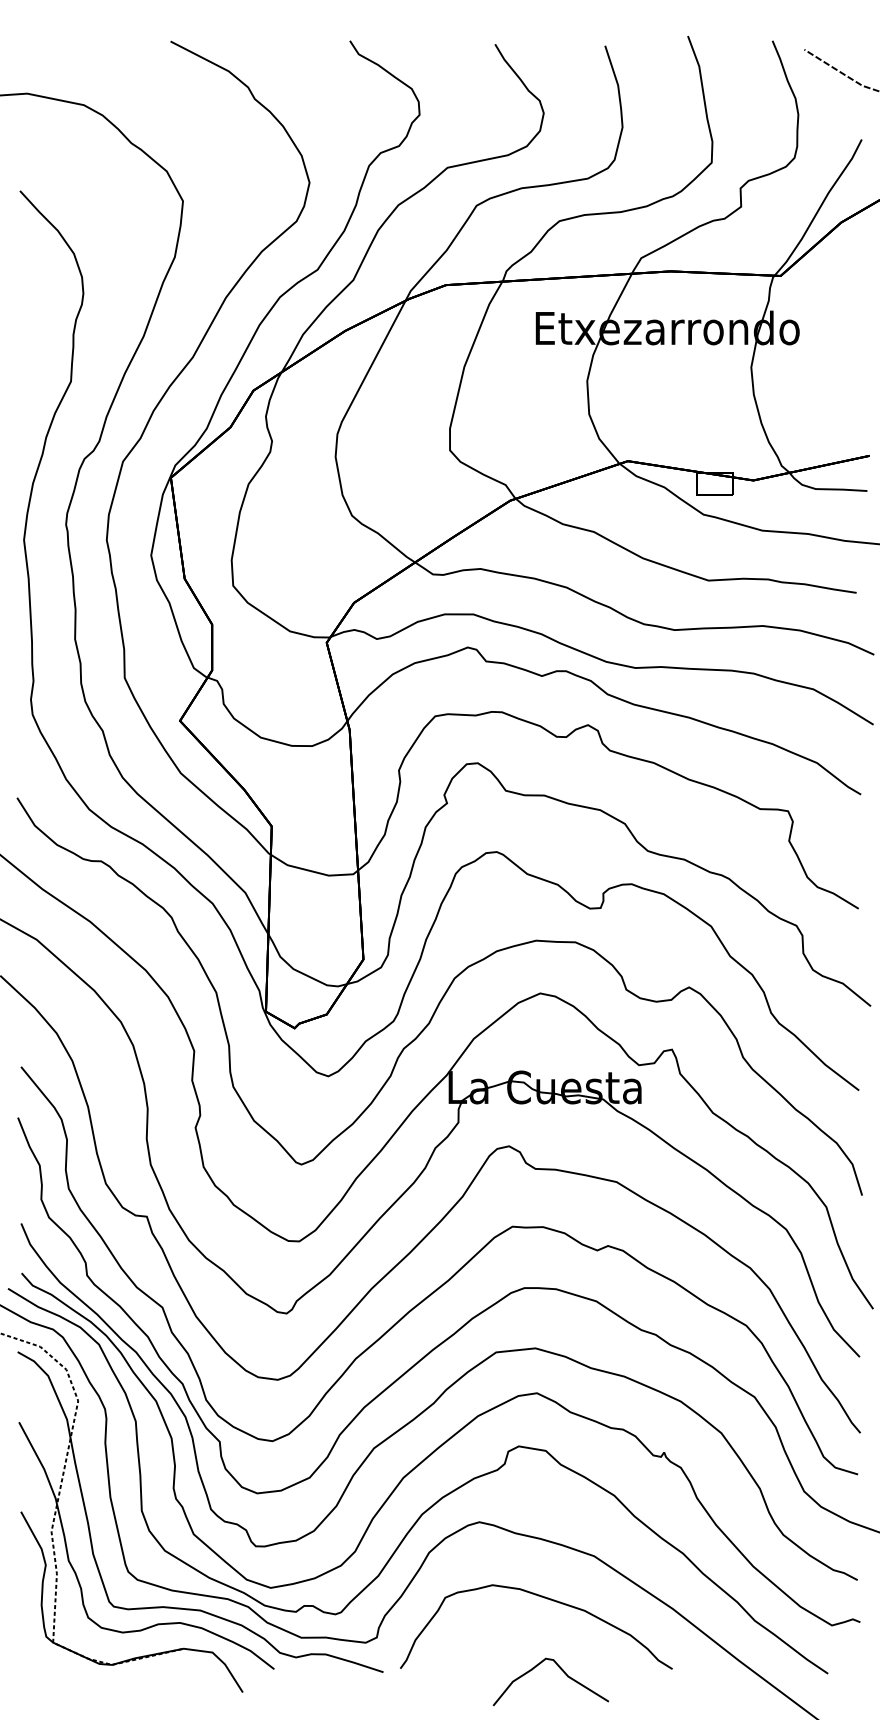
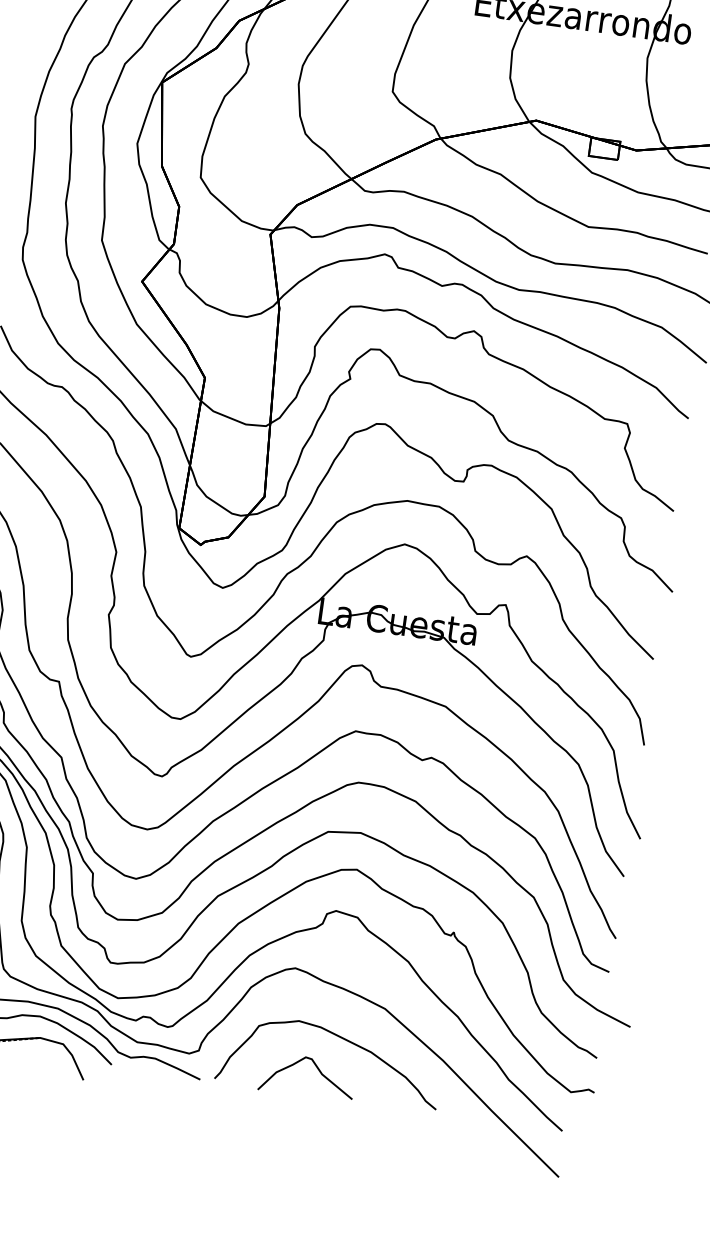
curve: (561, 1670) -> (317, 1068), moved

